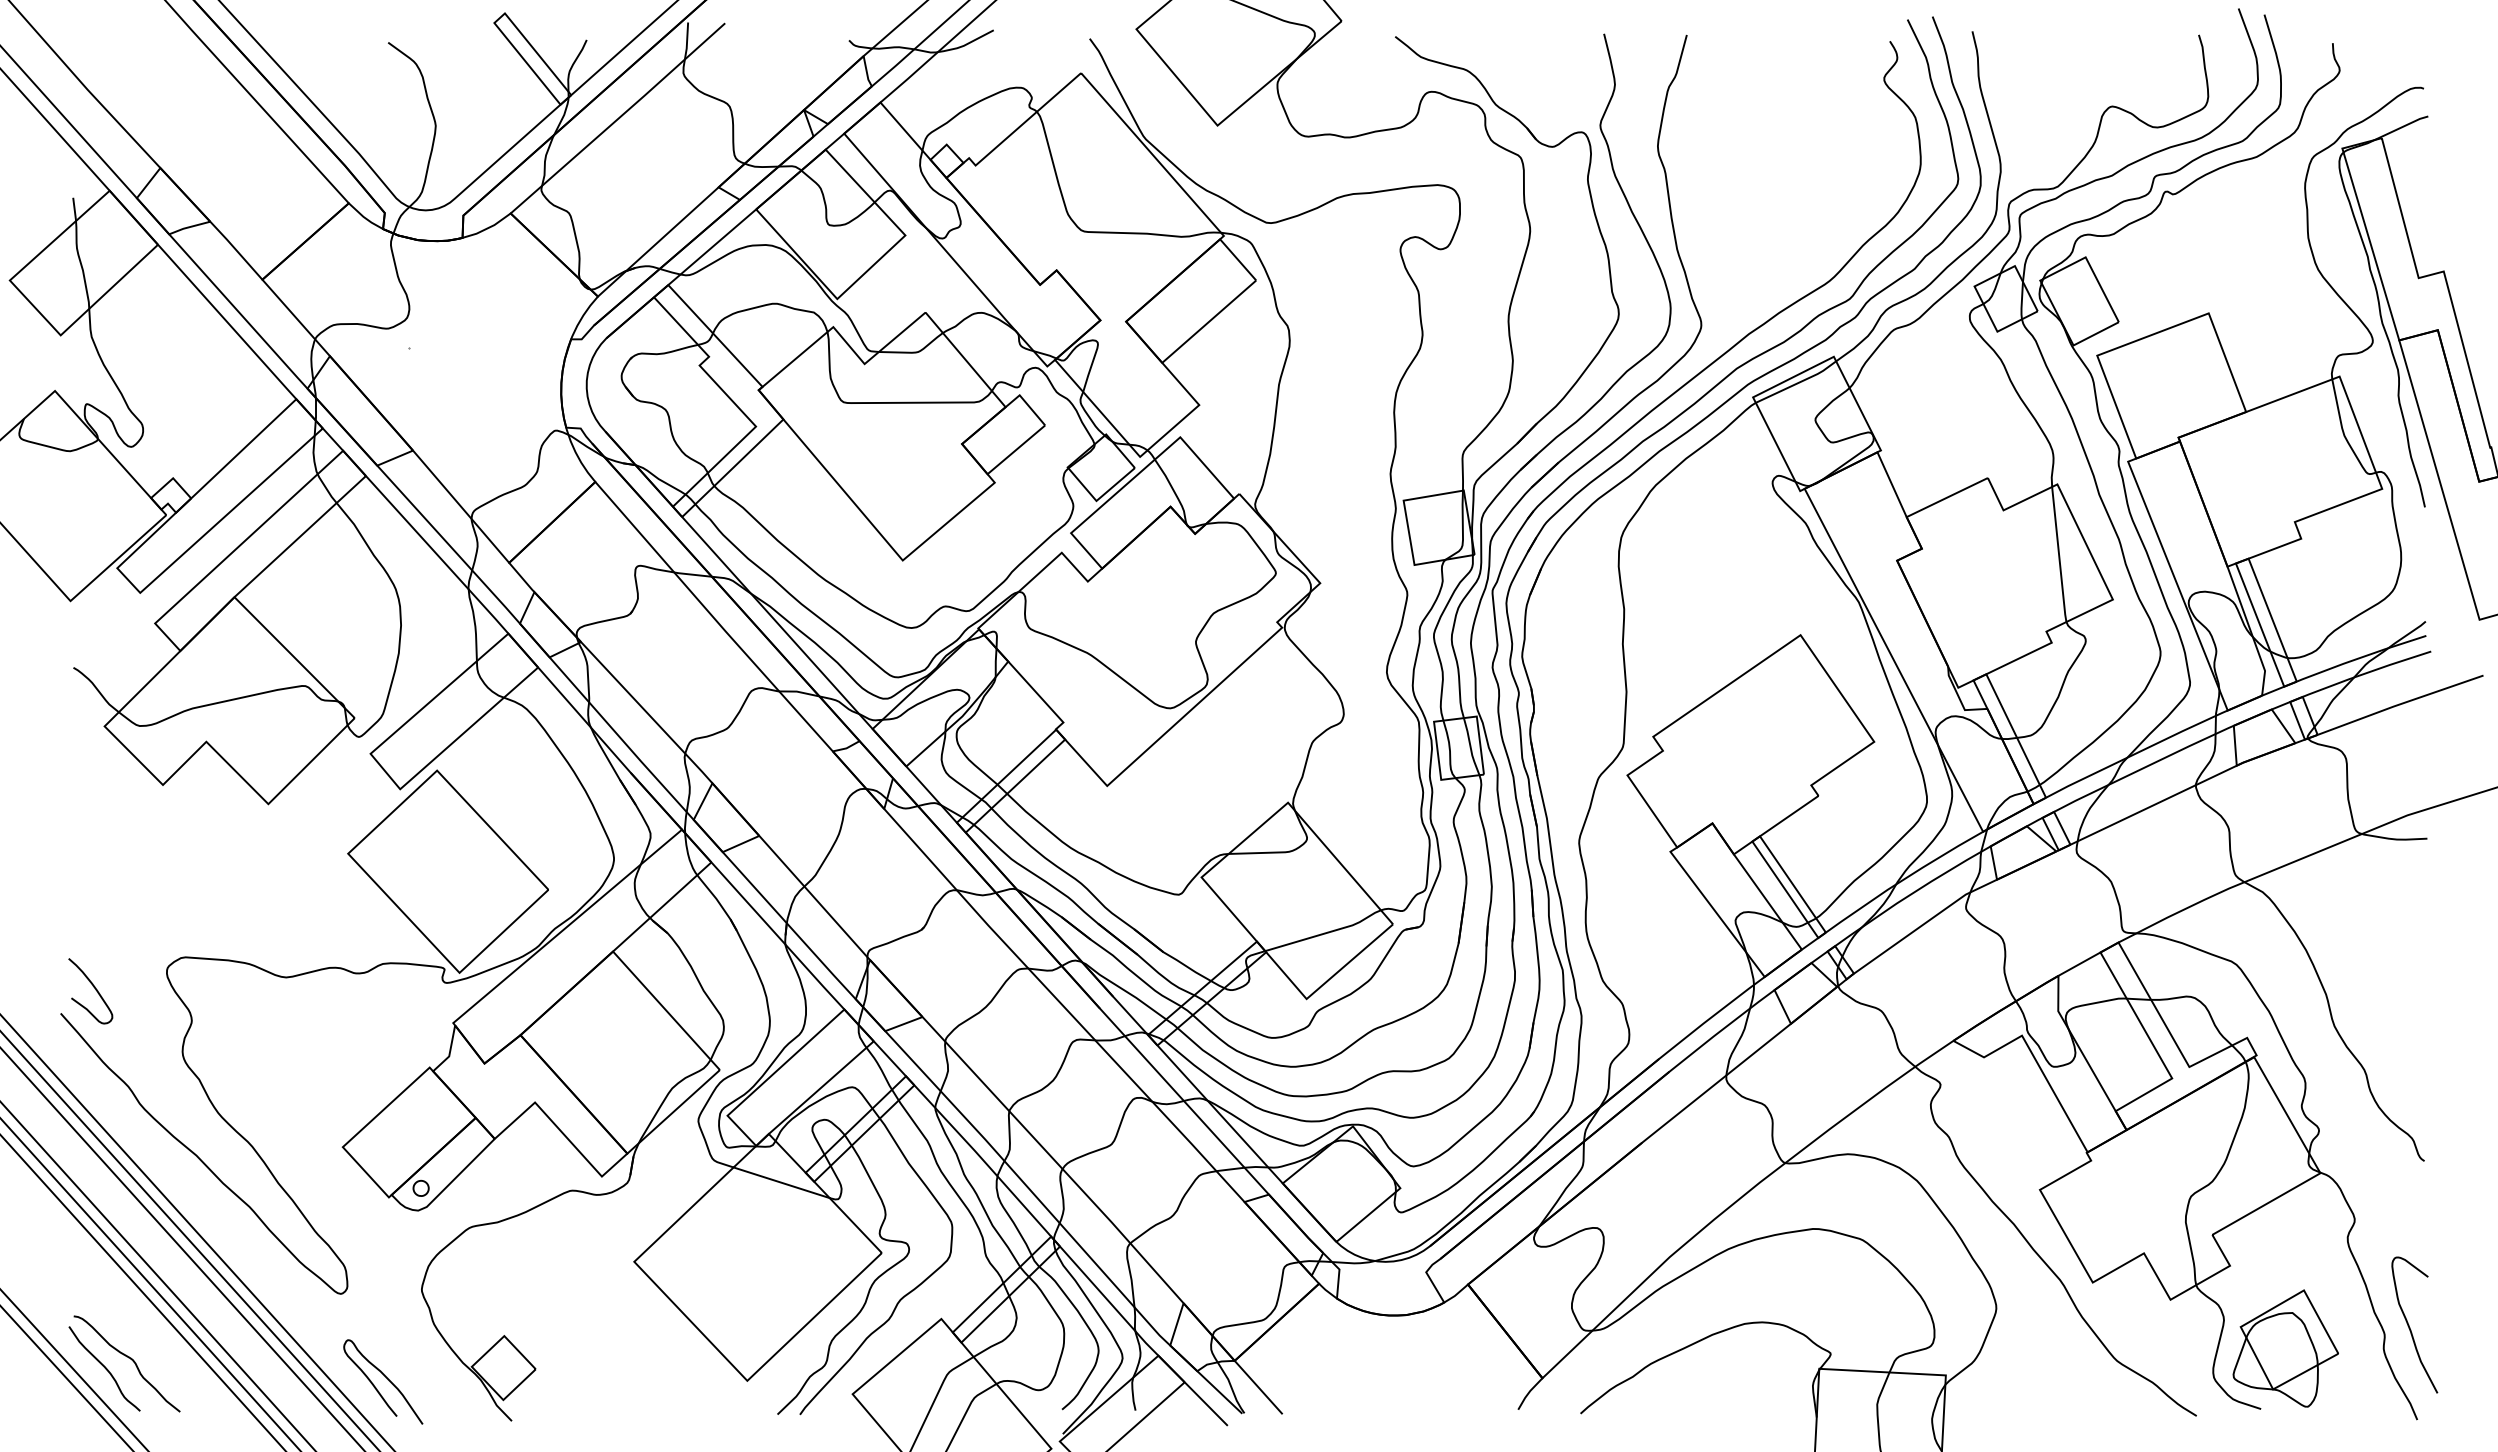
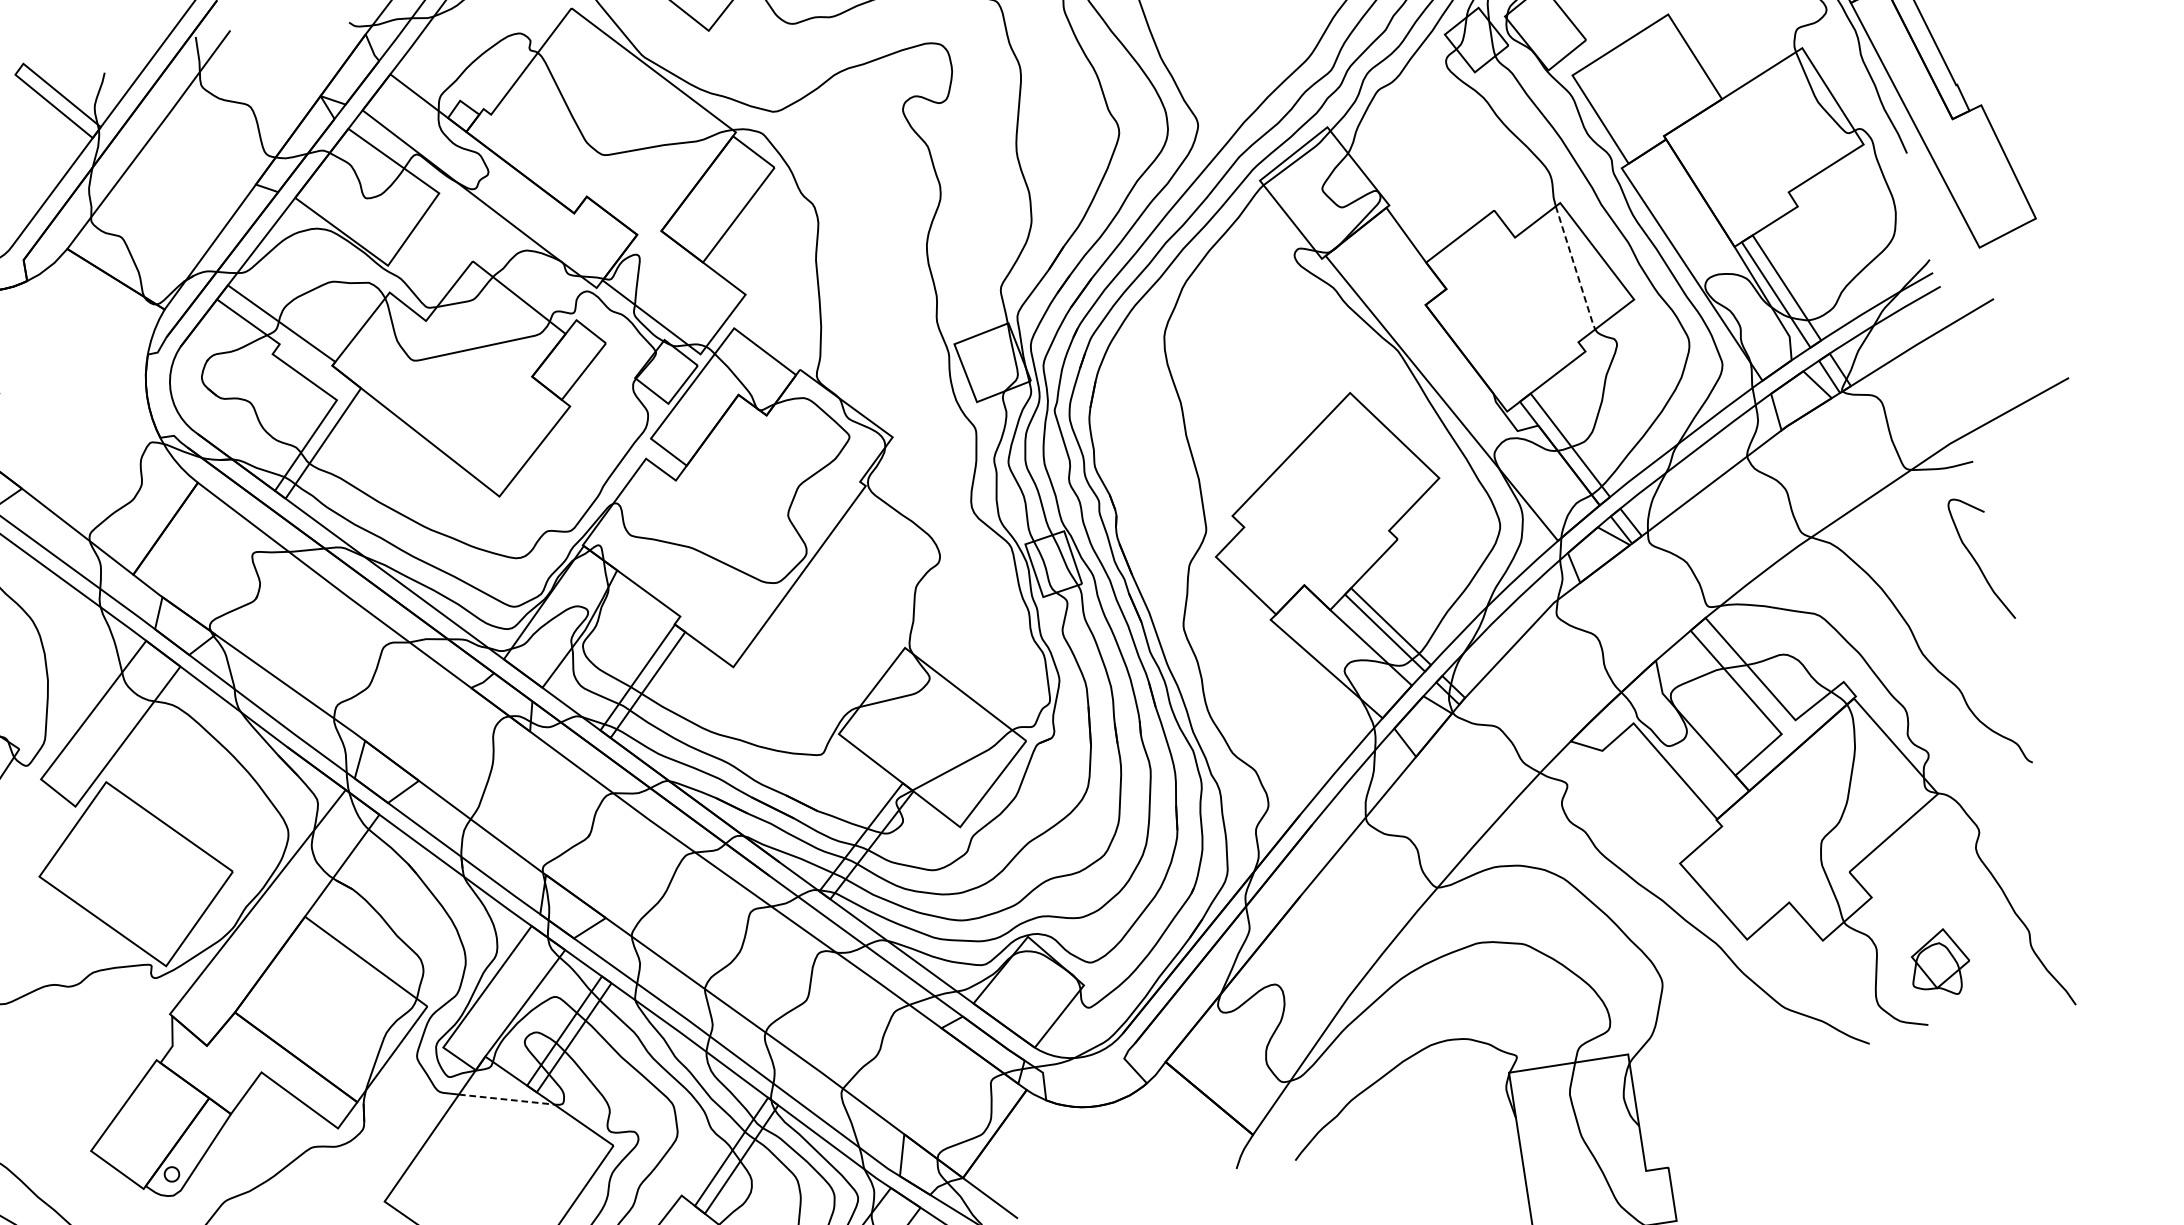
line: (2059, 555) -> (1575, 268), solid -> dashed
line: (782, 1182) -> (507, 1099), solid -> dashed
curve: (2410, 1327) -> (1977, 562), moved
part: (2285, 1348) -> (1939, 963), size x0.6

